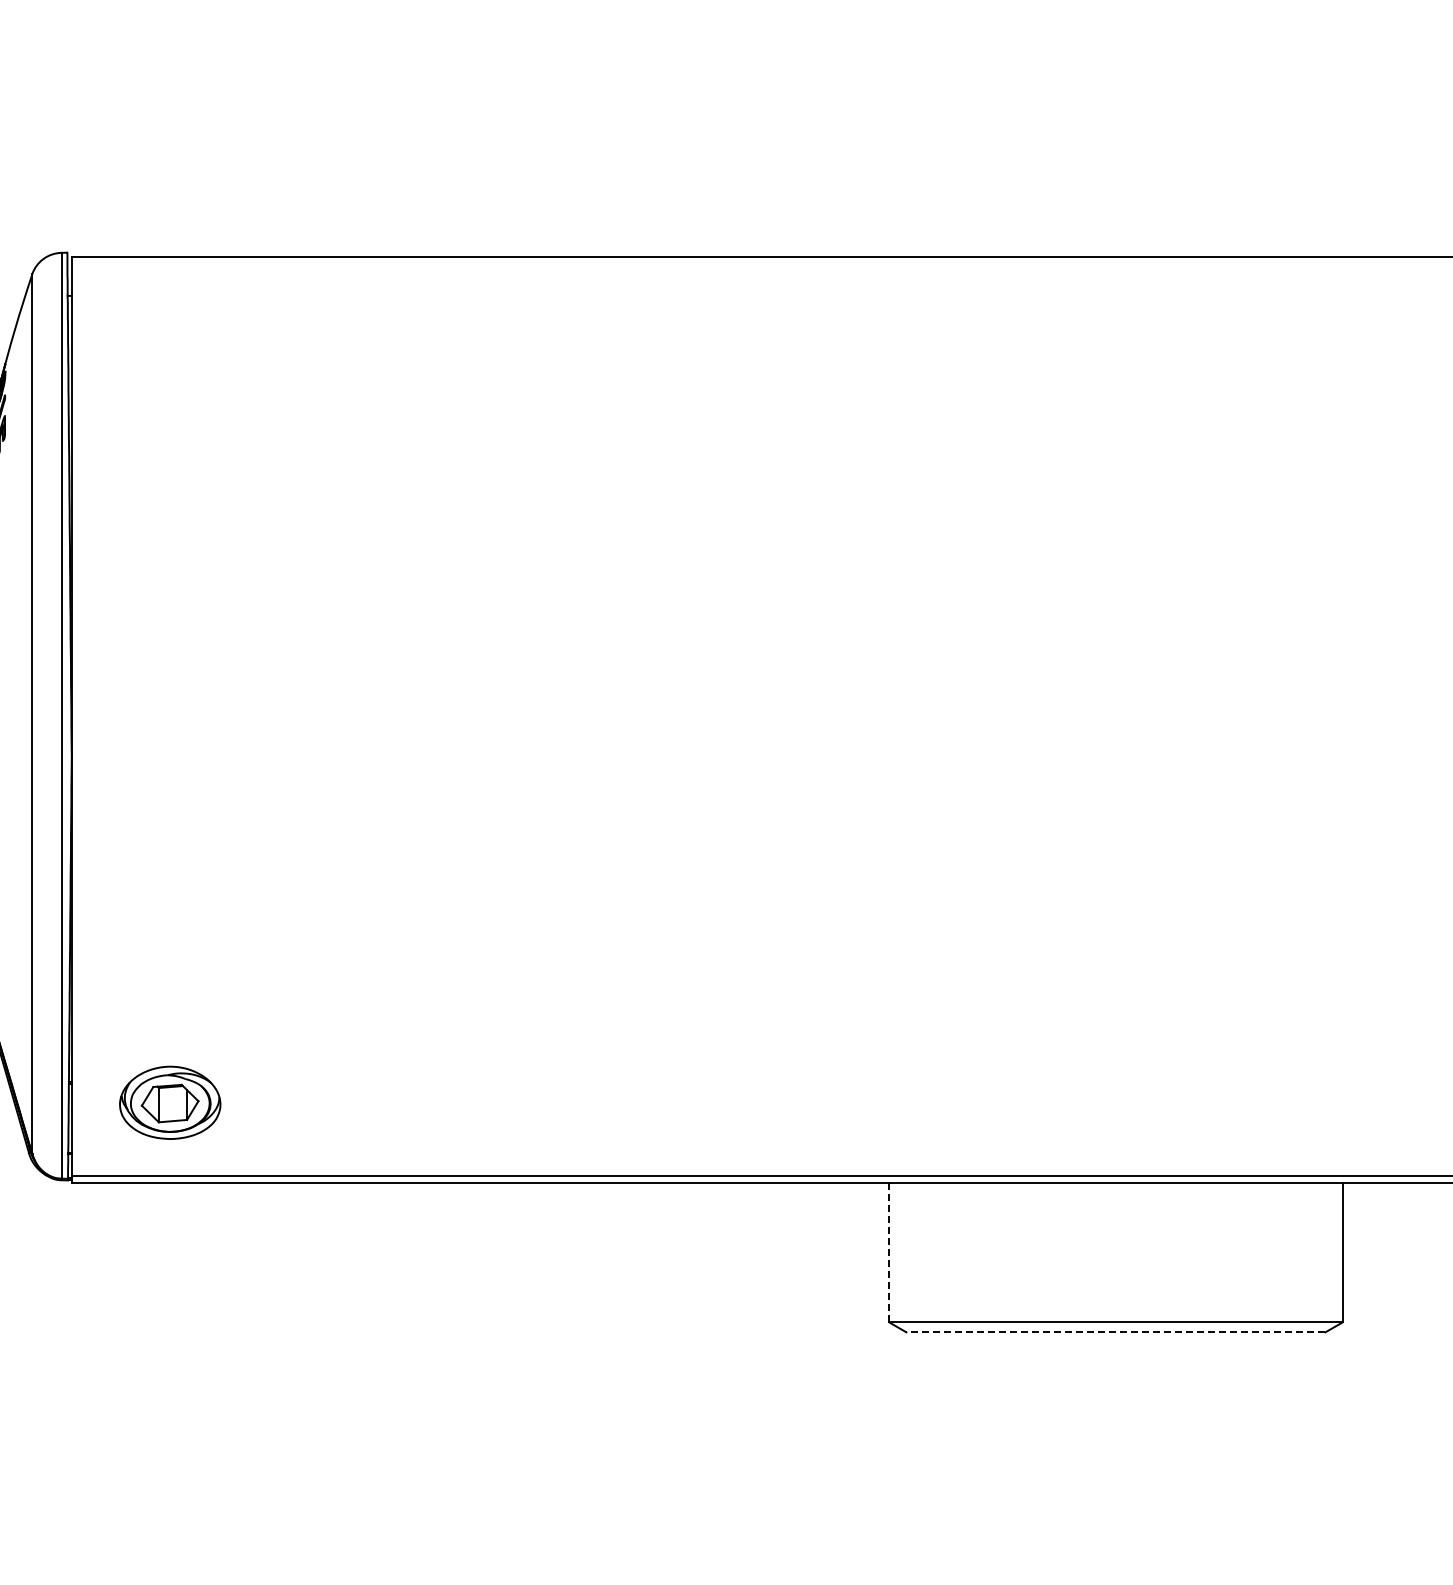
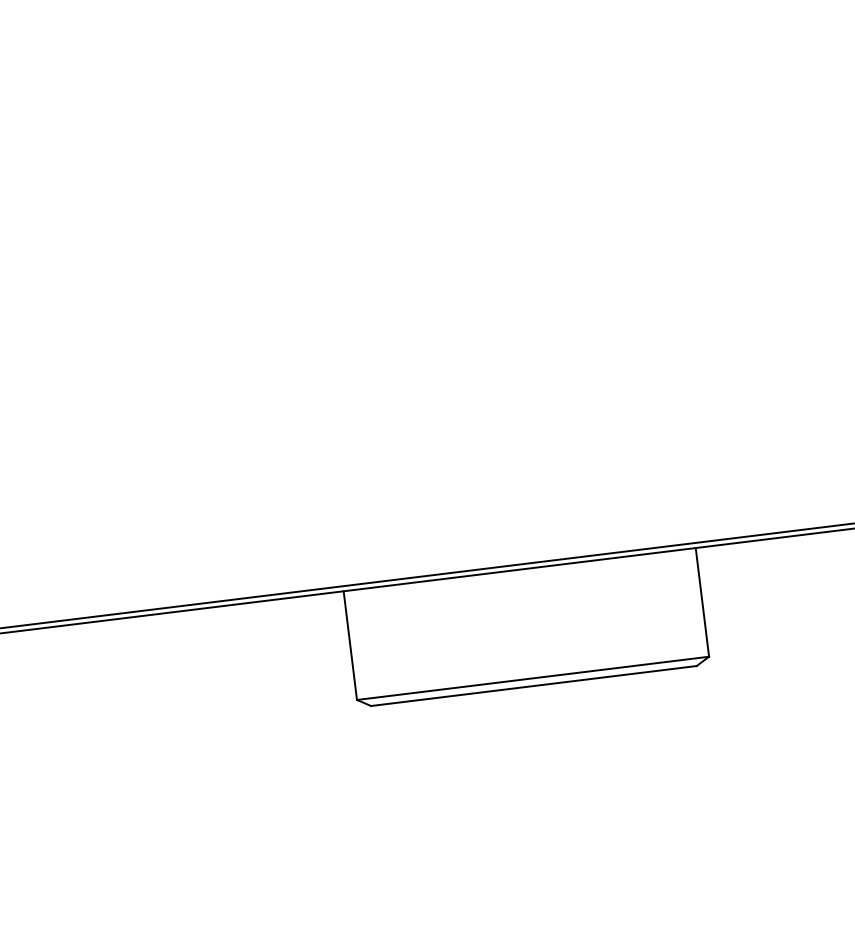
line: (889, 1252) -> (350, 645), dashed -> solid
line: (1115, 1332) -> (533, 686), dashed -> solid

